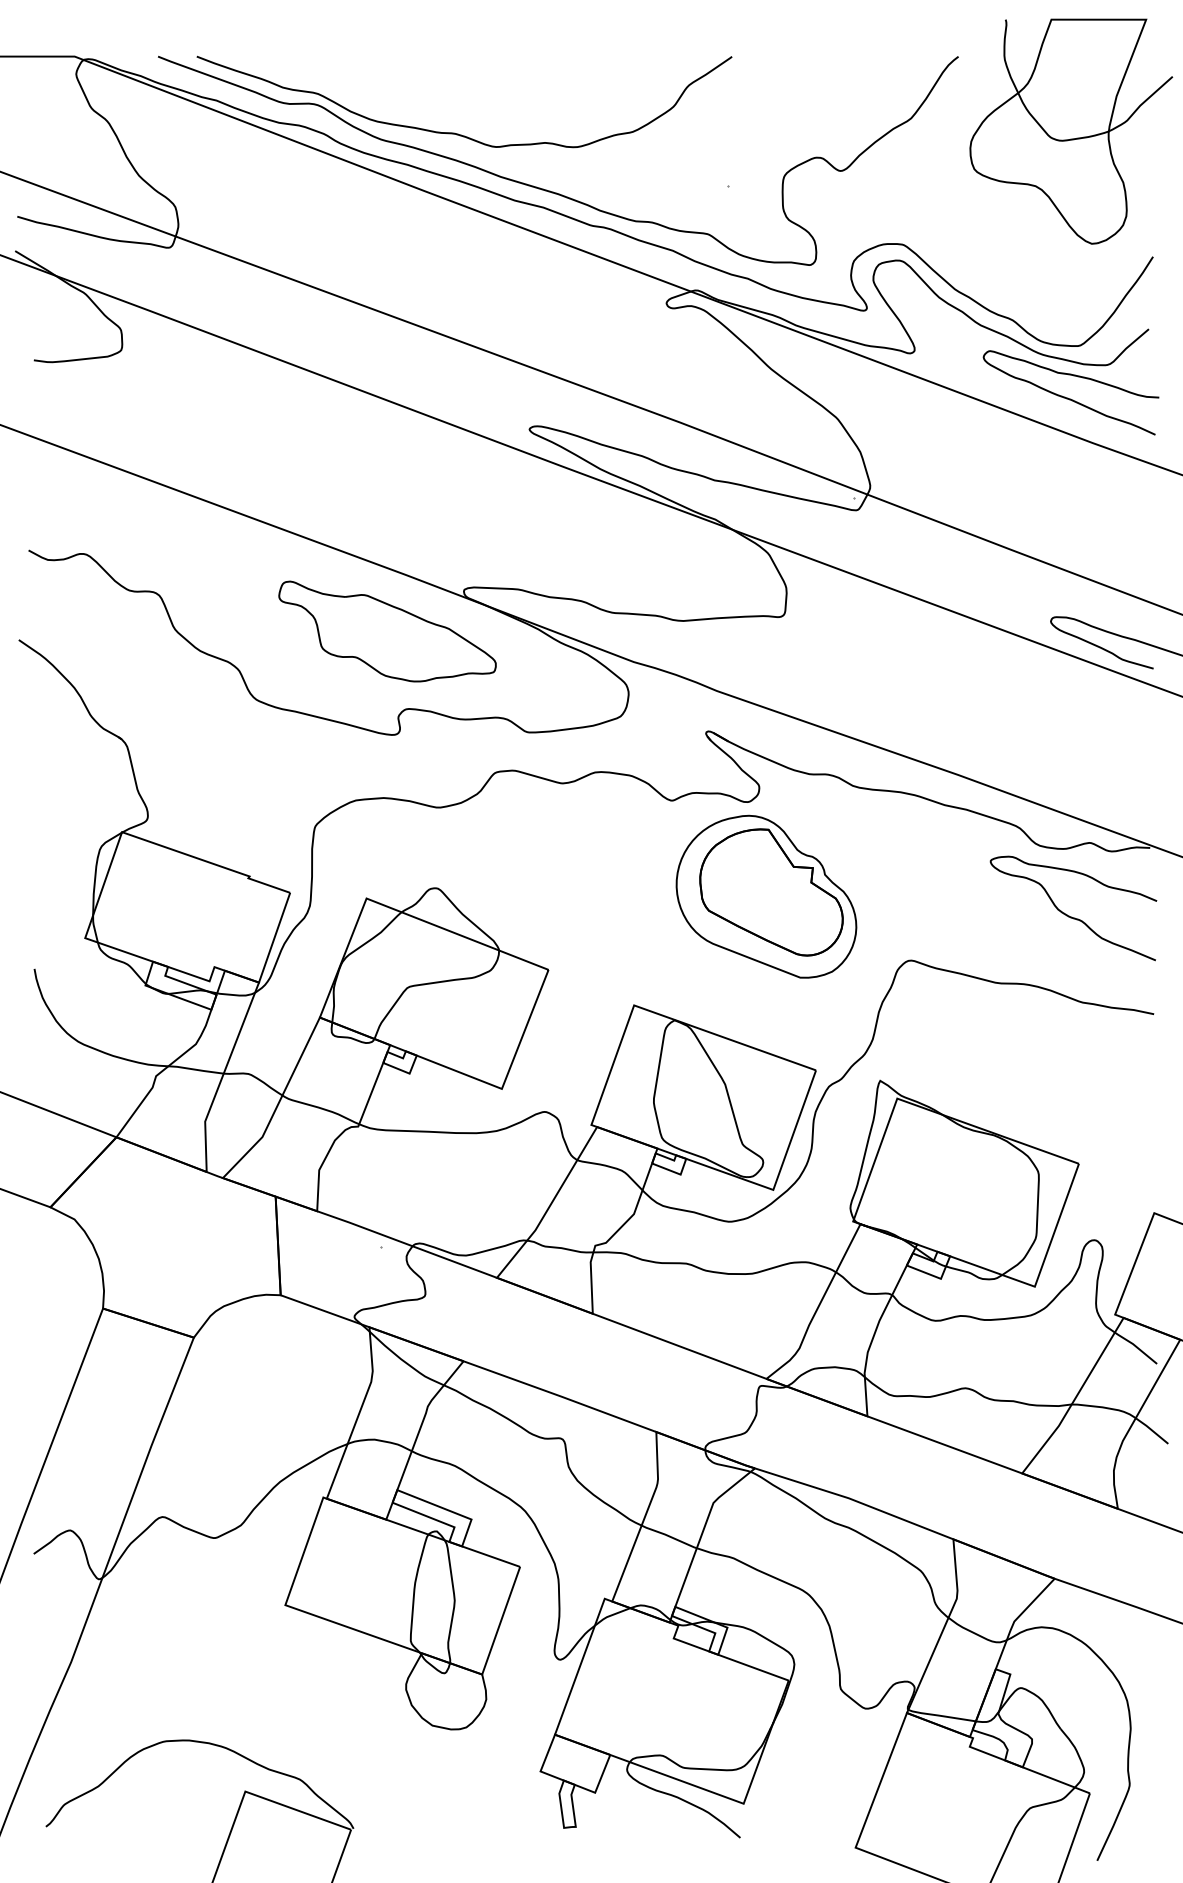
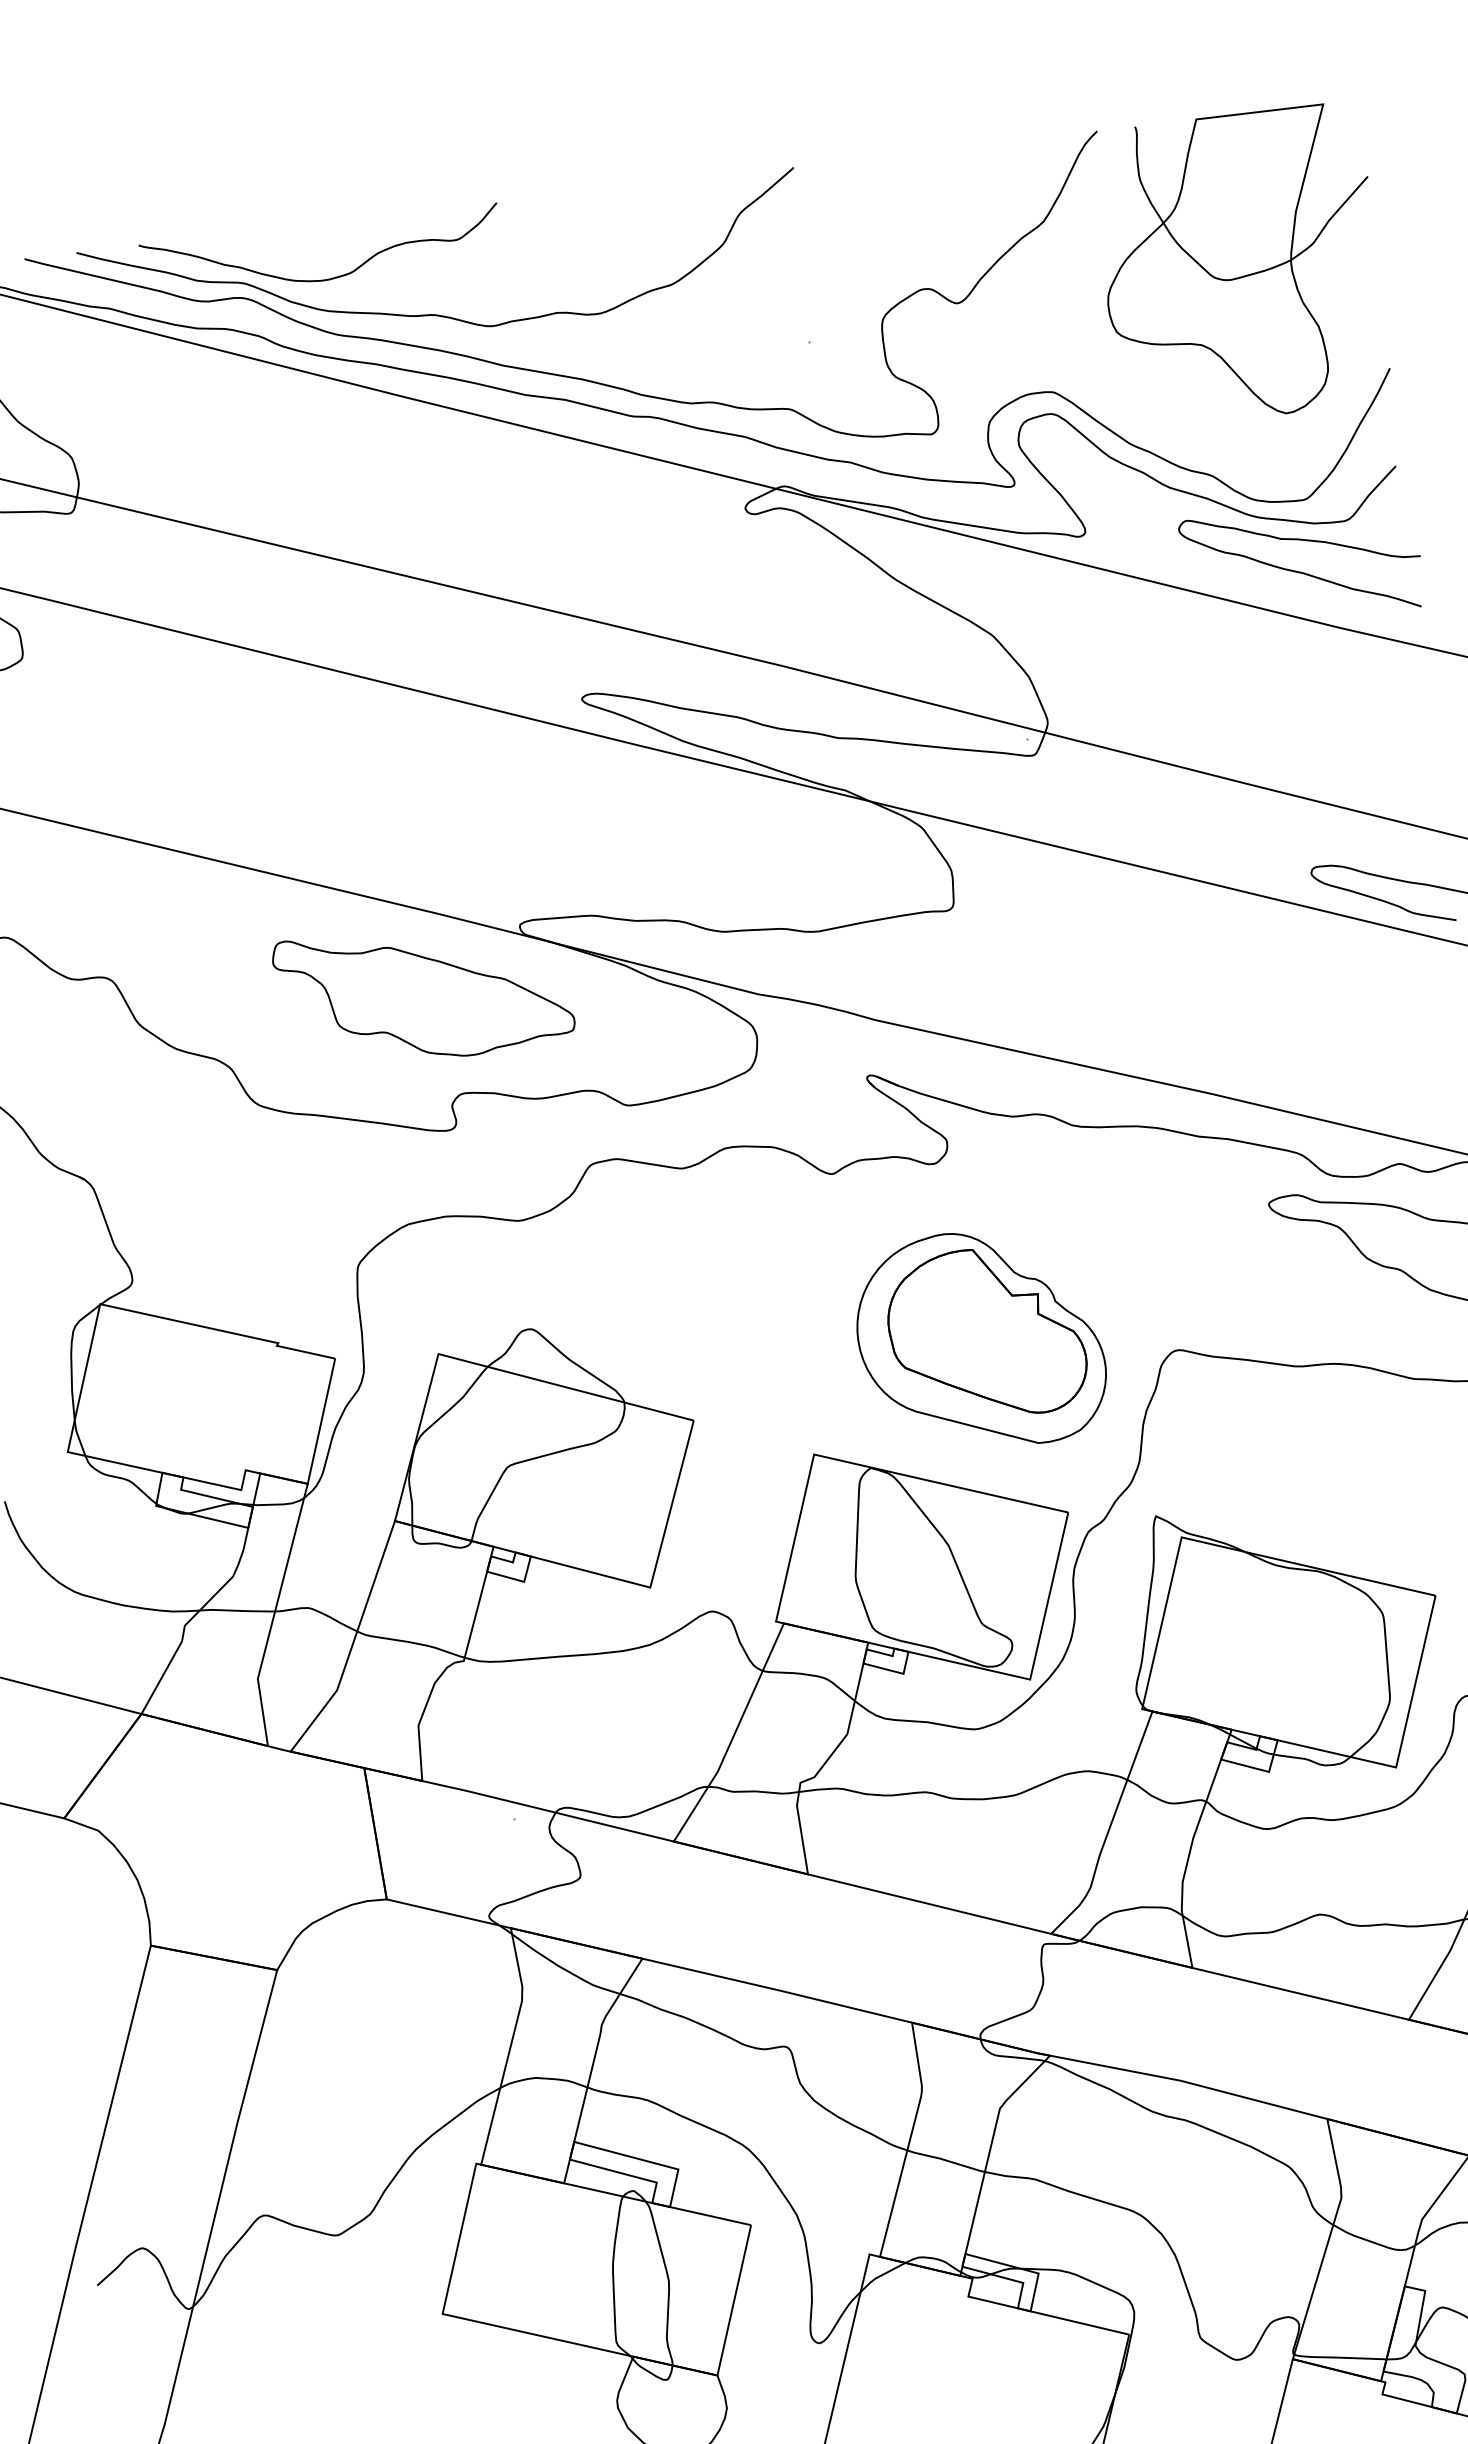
curve: (376, 97) -> (323, 278), added
part: (1071, 131) -> (1241, 266), moved
part: (766, 896) -> (980, 1339), moved

